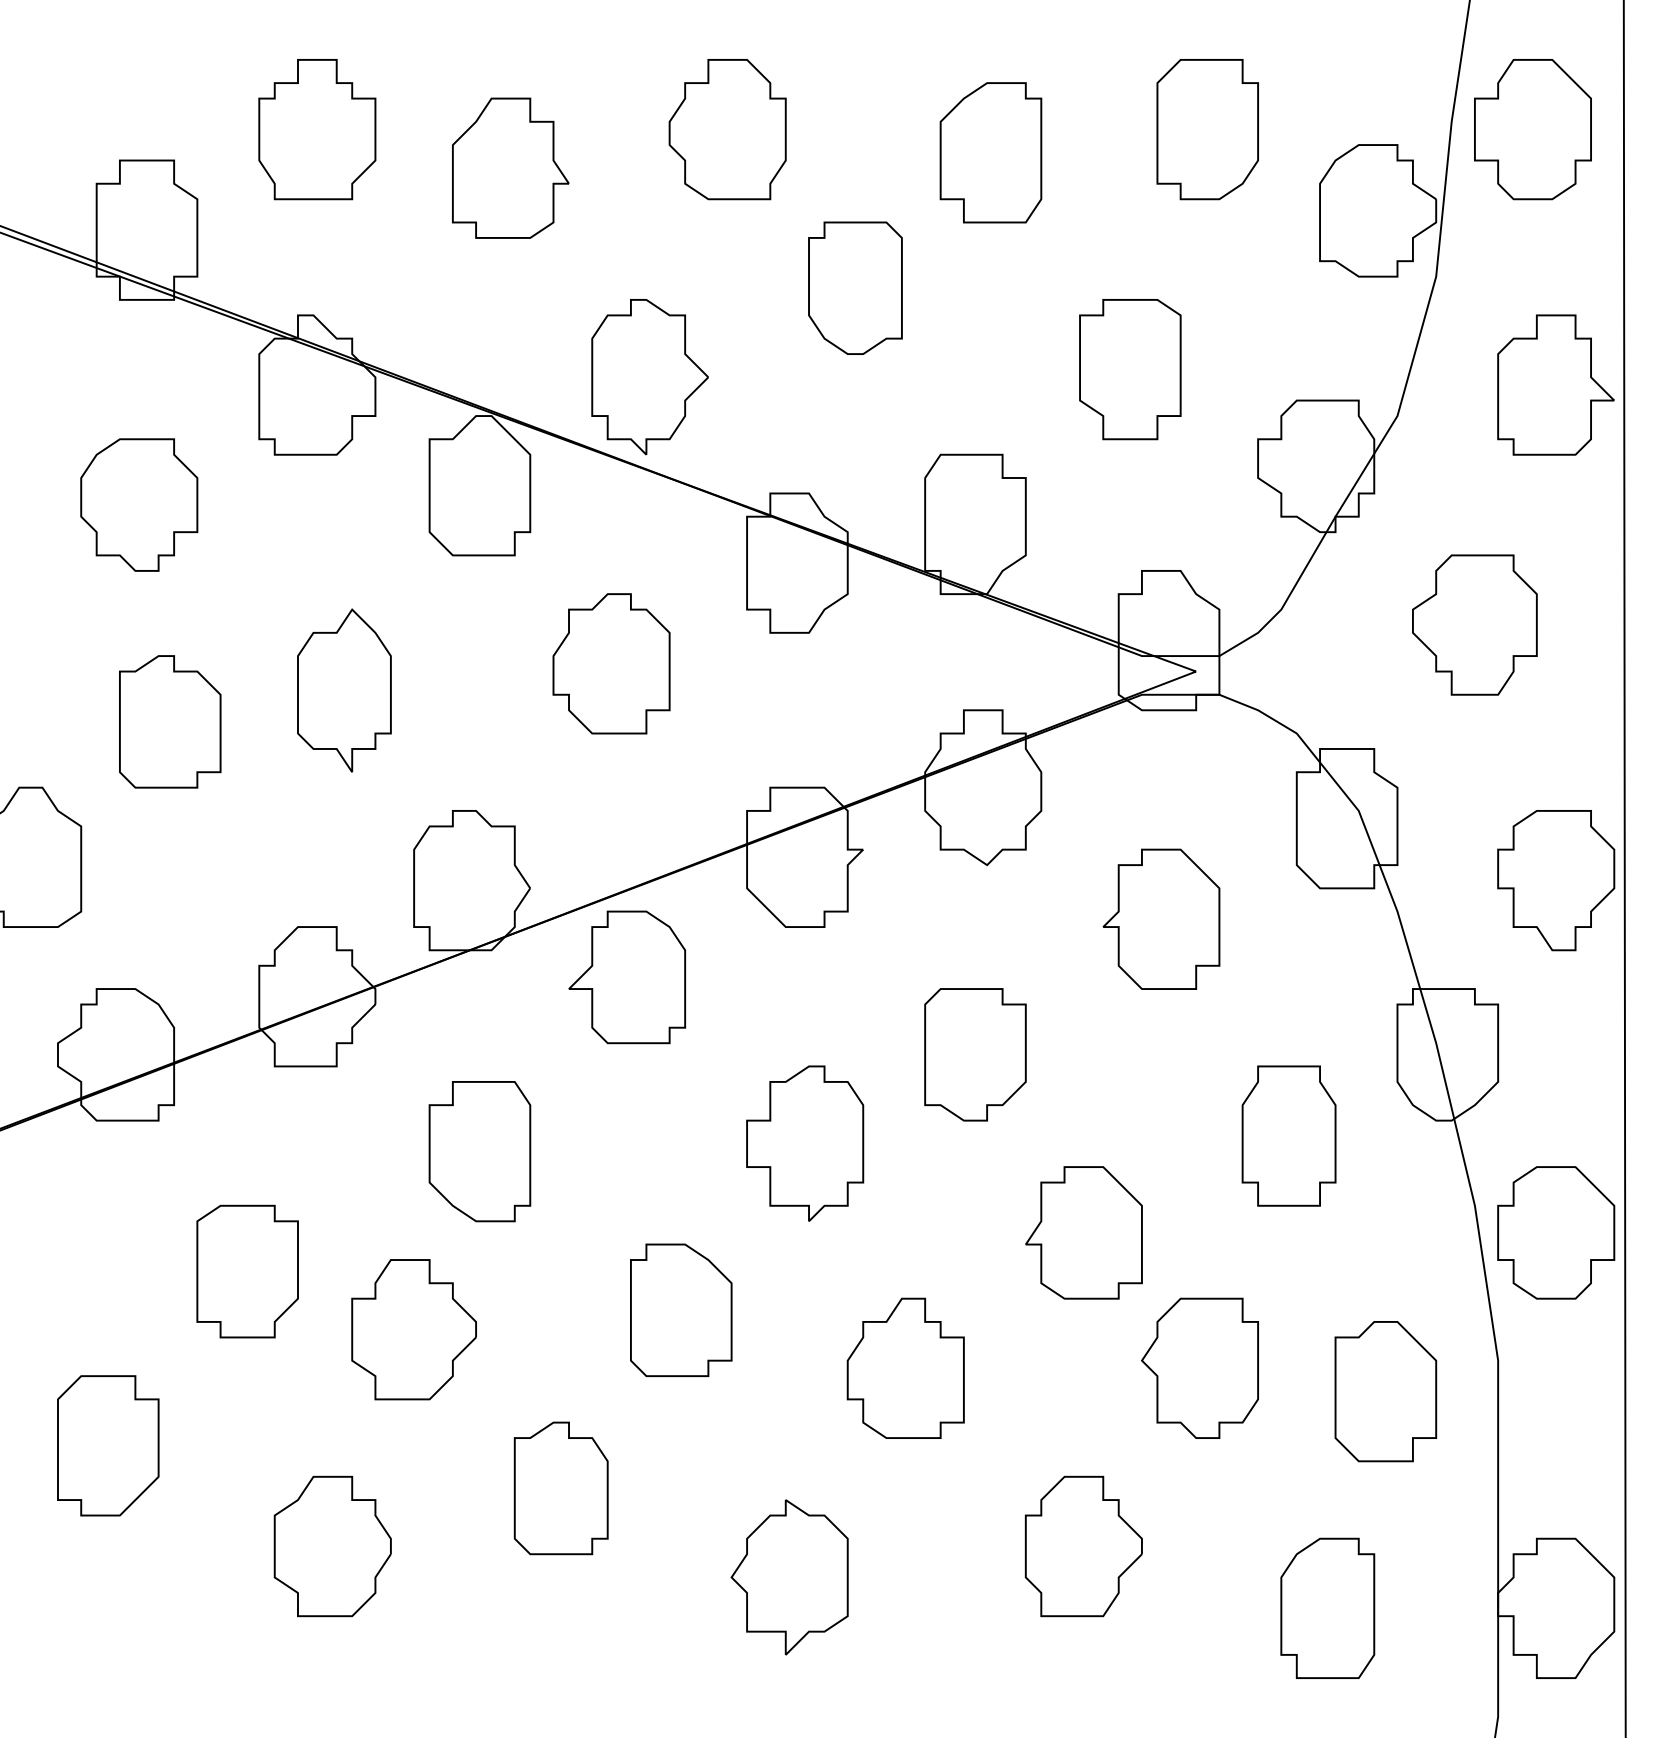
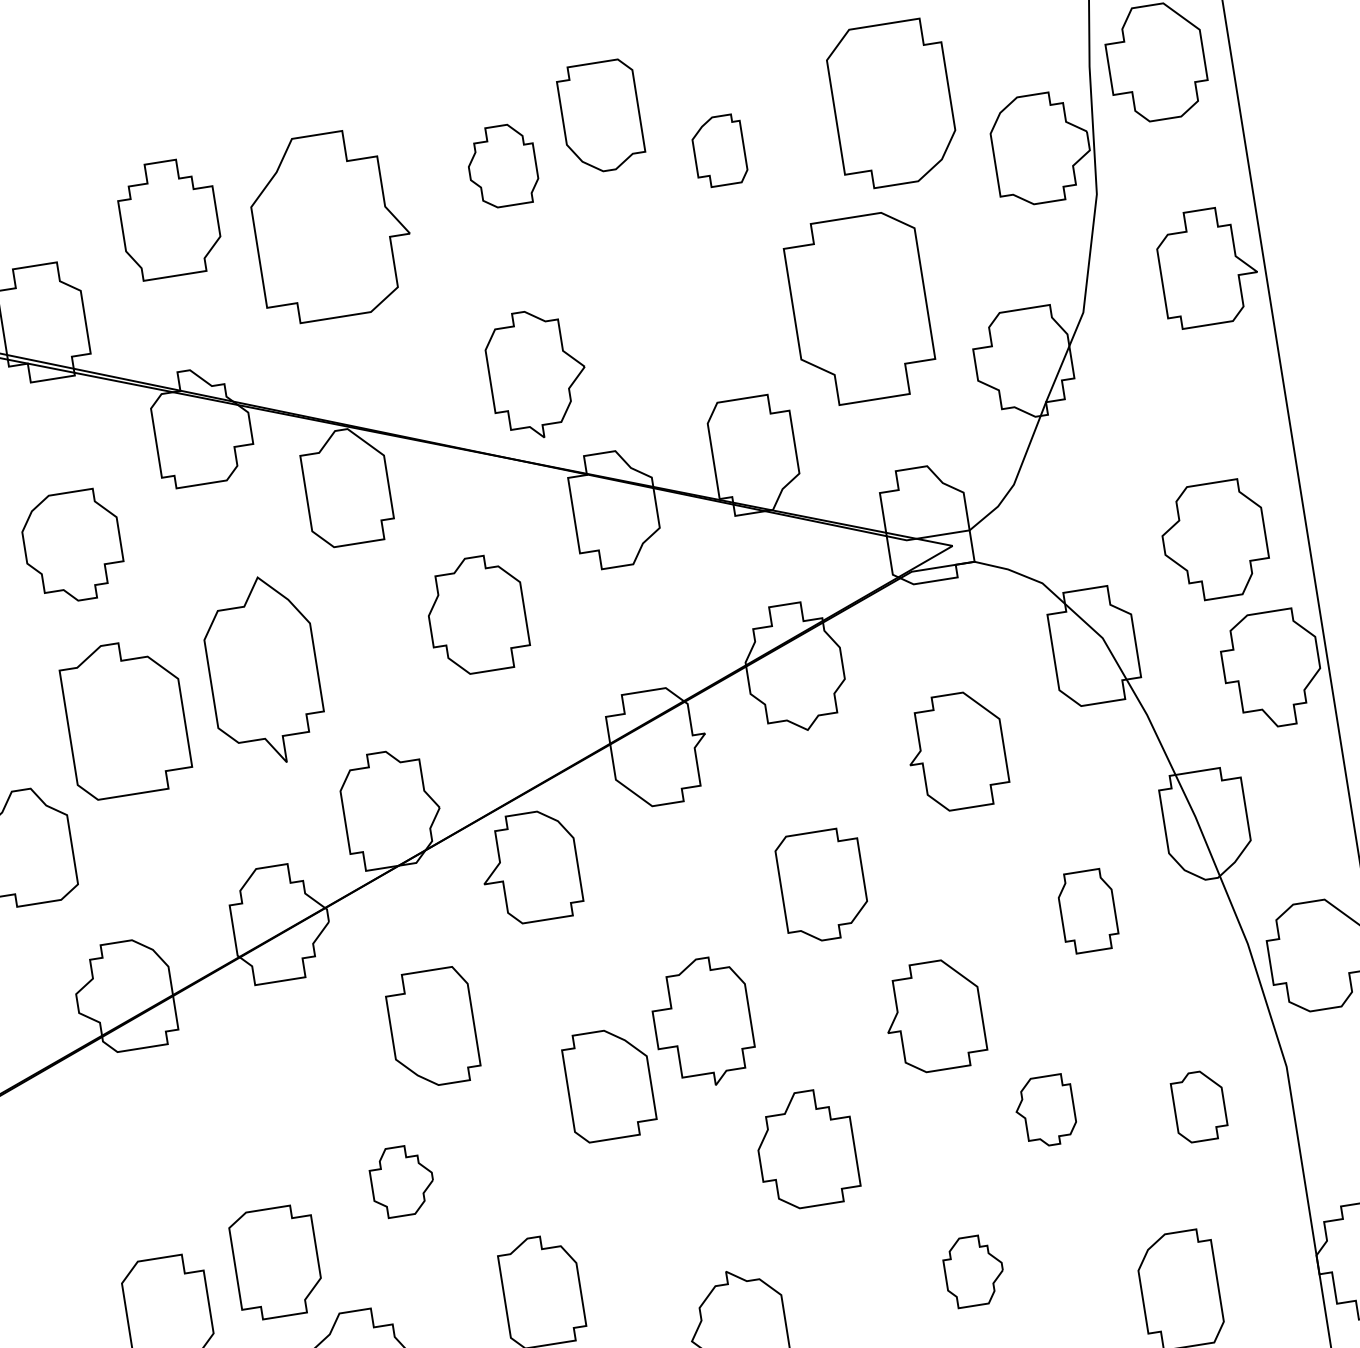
part: (727, 129) -> (502, 165), size x0.7
part: (1207, 129) -> (892, 104), size x1.4
part: (990, 152) -> (718, 150), size x0.6
part: (510, 167) -> (331, 224), size x1.6
part: (855, 287) -> (601, 116), moved
part: (1130, 369) -> (860, 309), size x1.6
part: (649, 377) -> (537, 374), moved
part: (1474, 624) -> (1214, 540), moved
part: (344, 690) -> (263, 670), size x1.4
part: (170, 721) -> (126, 718), size x1.4
part: (1288, 1135) -> (1087, 910), size x0.7
part: (805, 1143) -> (702, 1022), moved
part: (247, 1271) -> (276, 1262), moved
part: (681, 1309) -> (609, 1083), moved
part: (413, 1329) -> (401, 1180), size x0.6
part: (1199, 1367) -> (1044, 1110), size x0.6
part: (1385, 1391) -> (1199, 1106), size x0.6
part: (1083, 1546) -> (973, 1271), size x0.6

